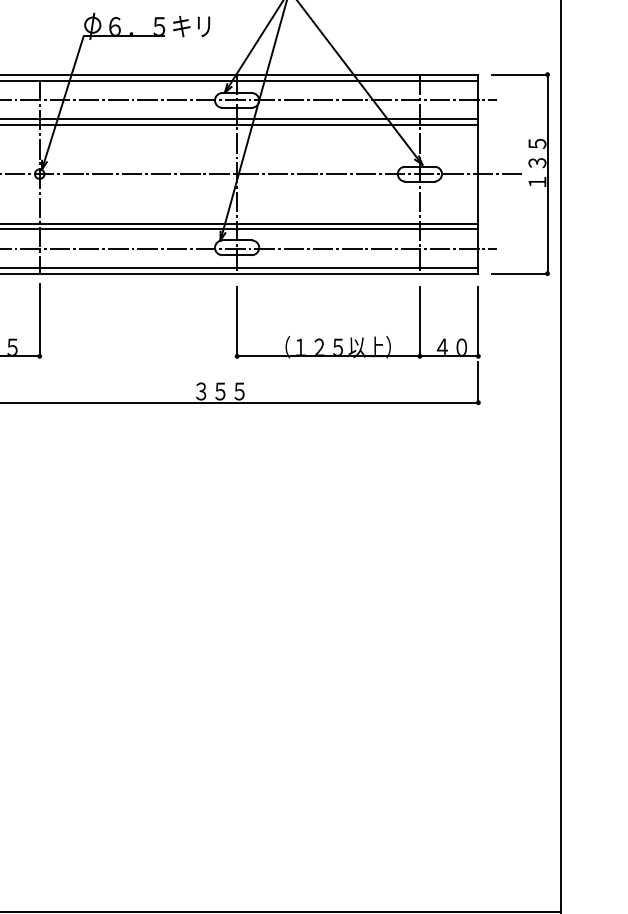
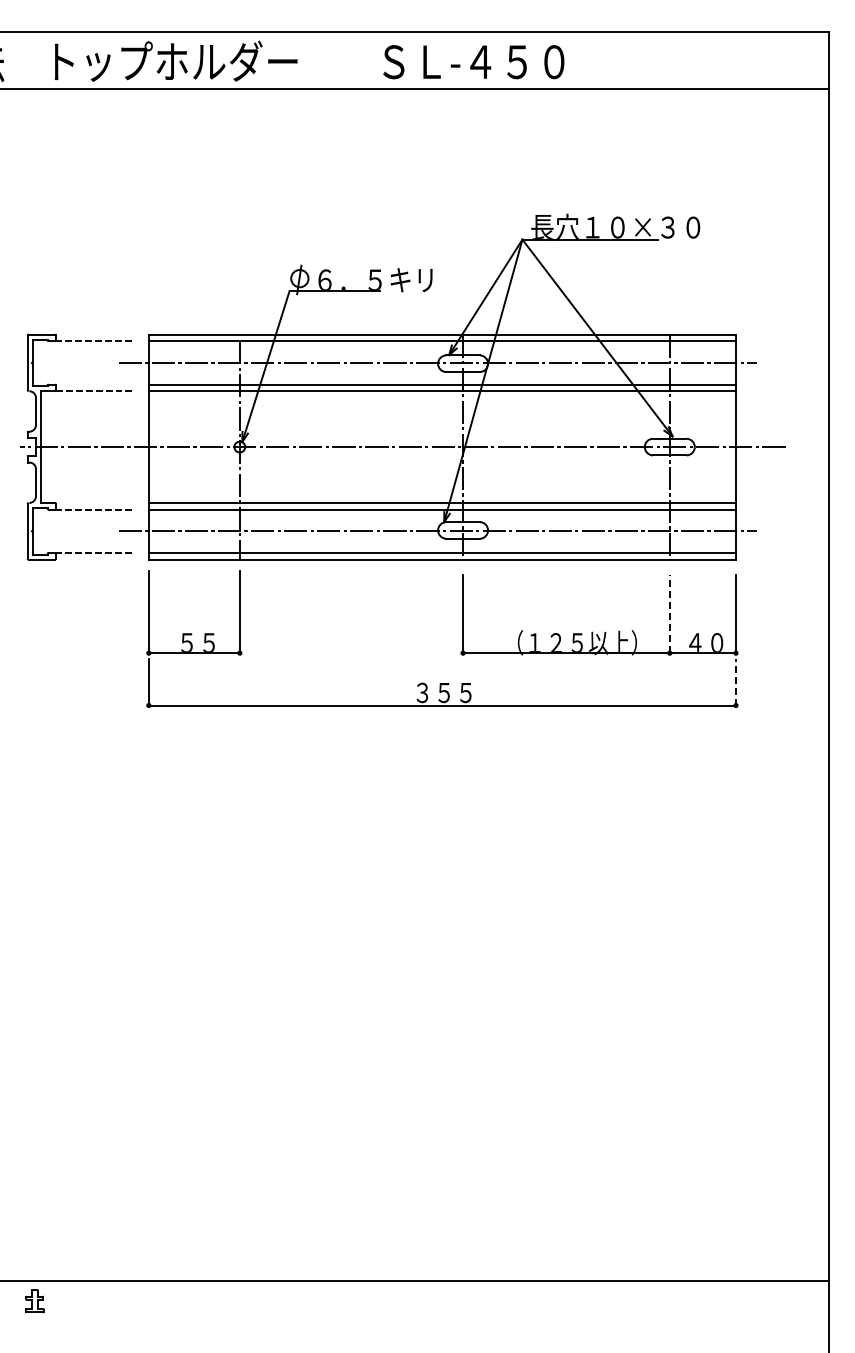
part: (528, 181) -> (792, 455), removed
line: (419, 321) -> (669, 613), solid -> dashed
line: (477, 382) -> (735, 682), solid -> dashed

